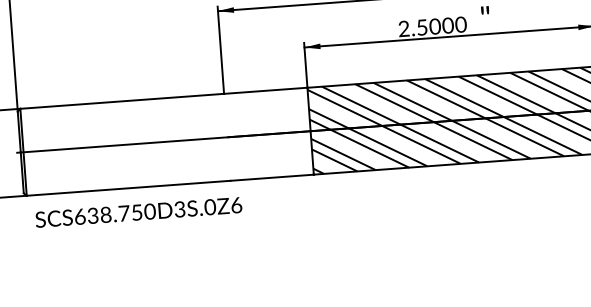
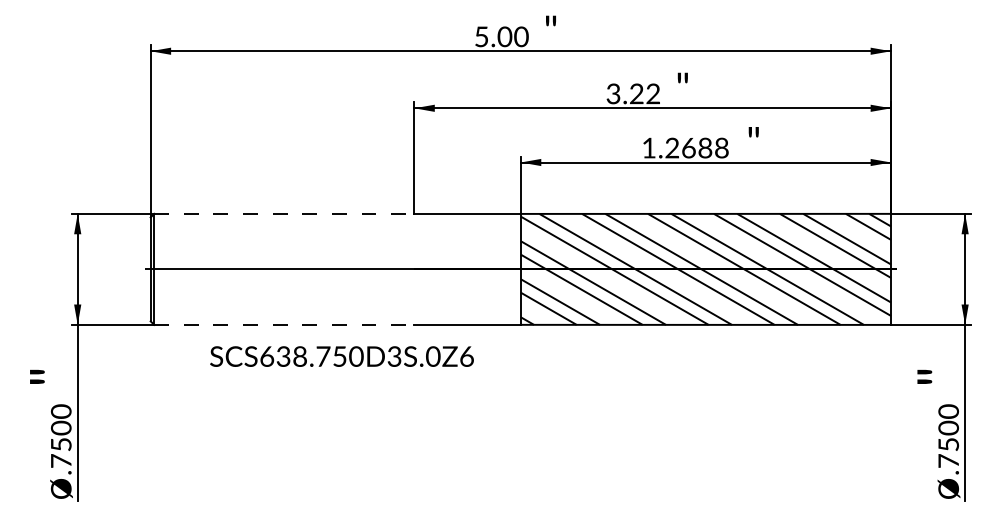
text: (432, 26) -> (685, 147), 2.5000 -> 1.2688
line: (122, 101) -> (284, 213), solid -> dashed
line: (128, 187) -> (284, 324), solid -> dashed
text: (138, 212) -> (341, 356), moved

